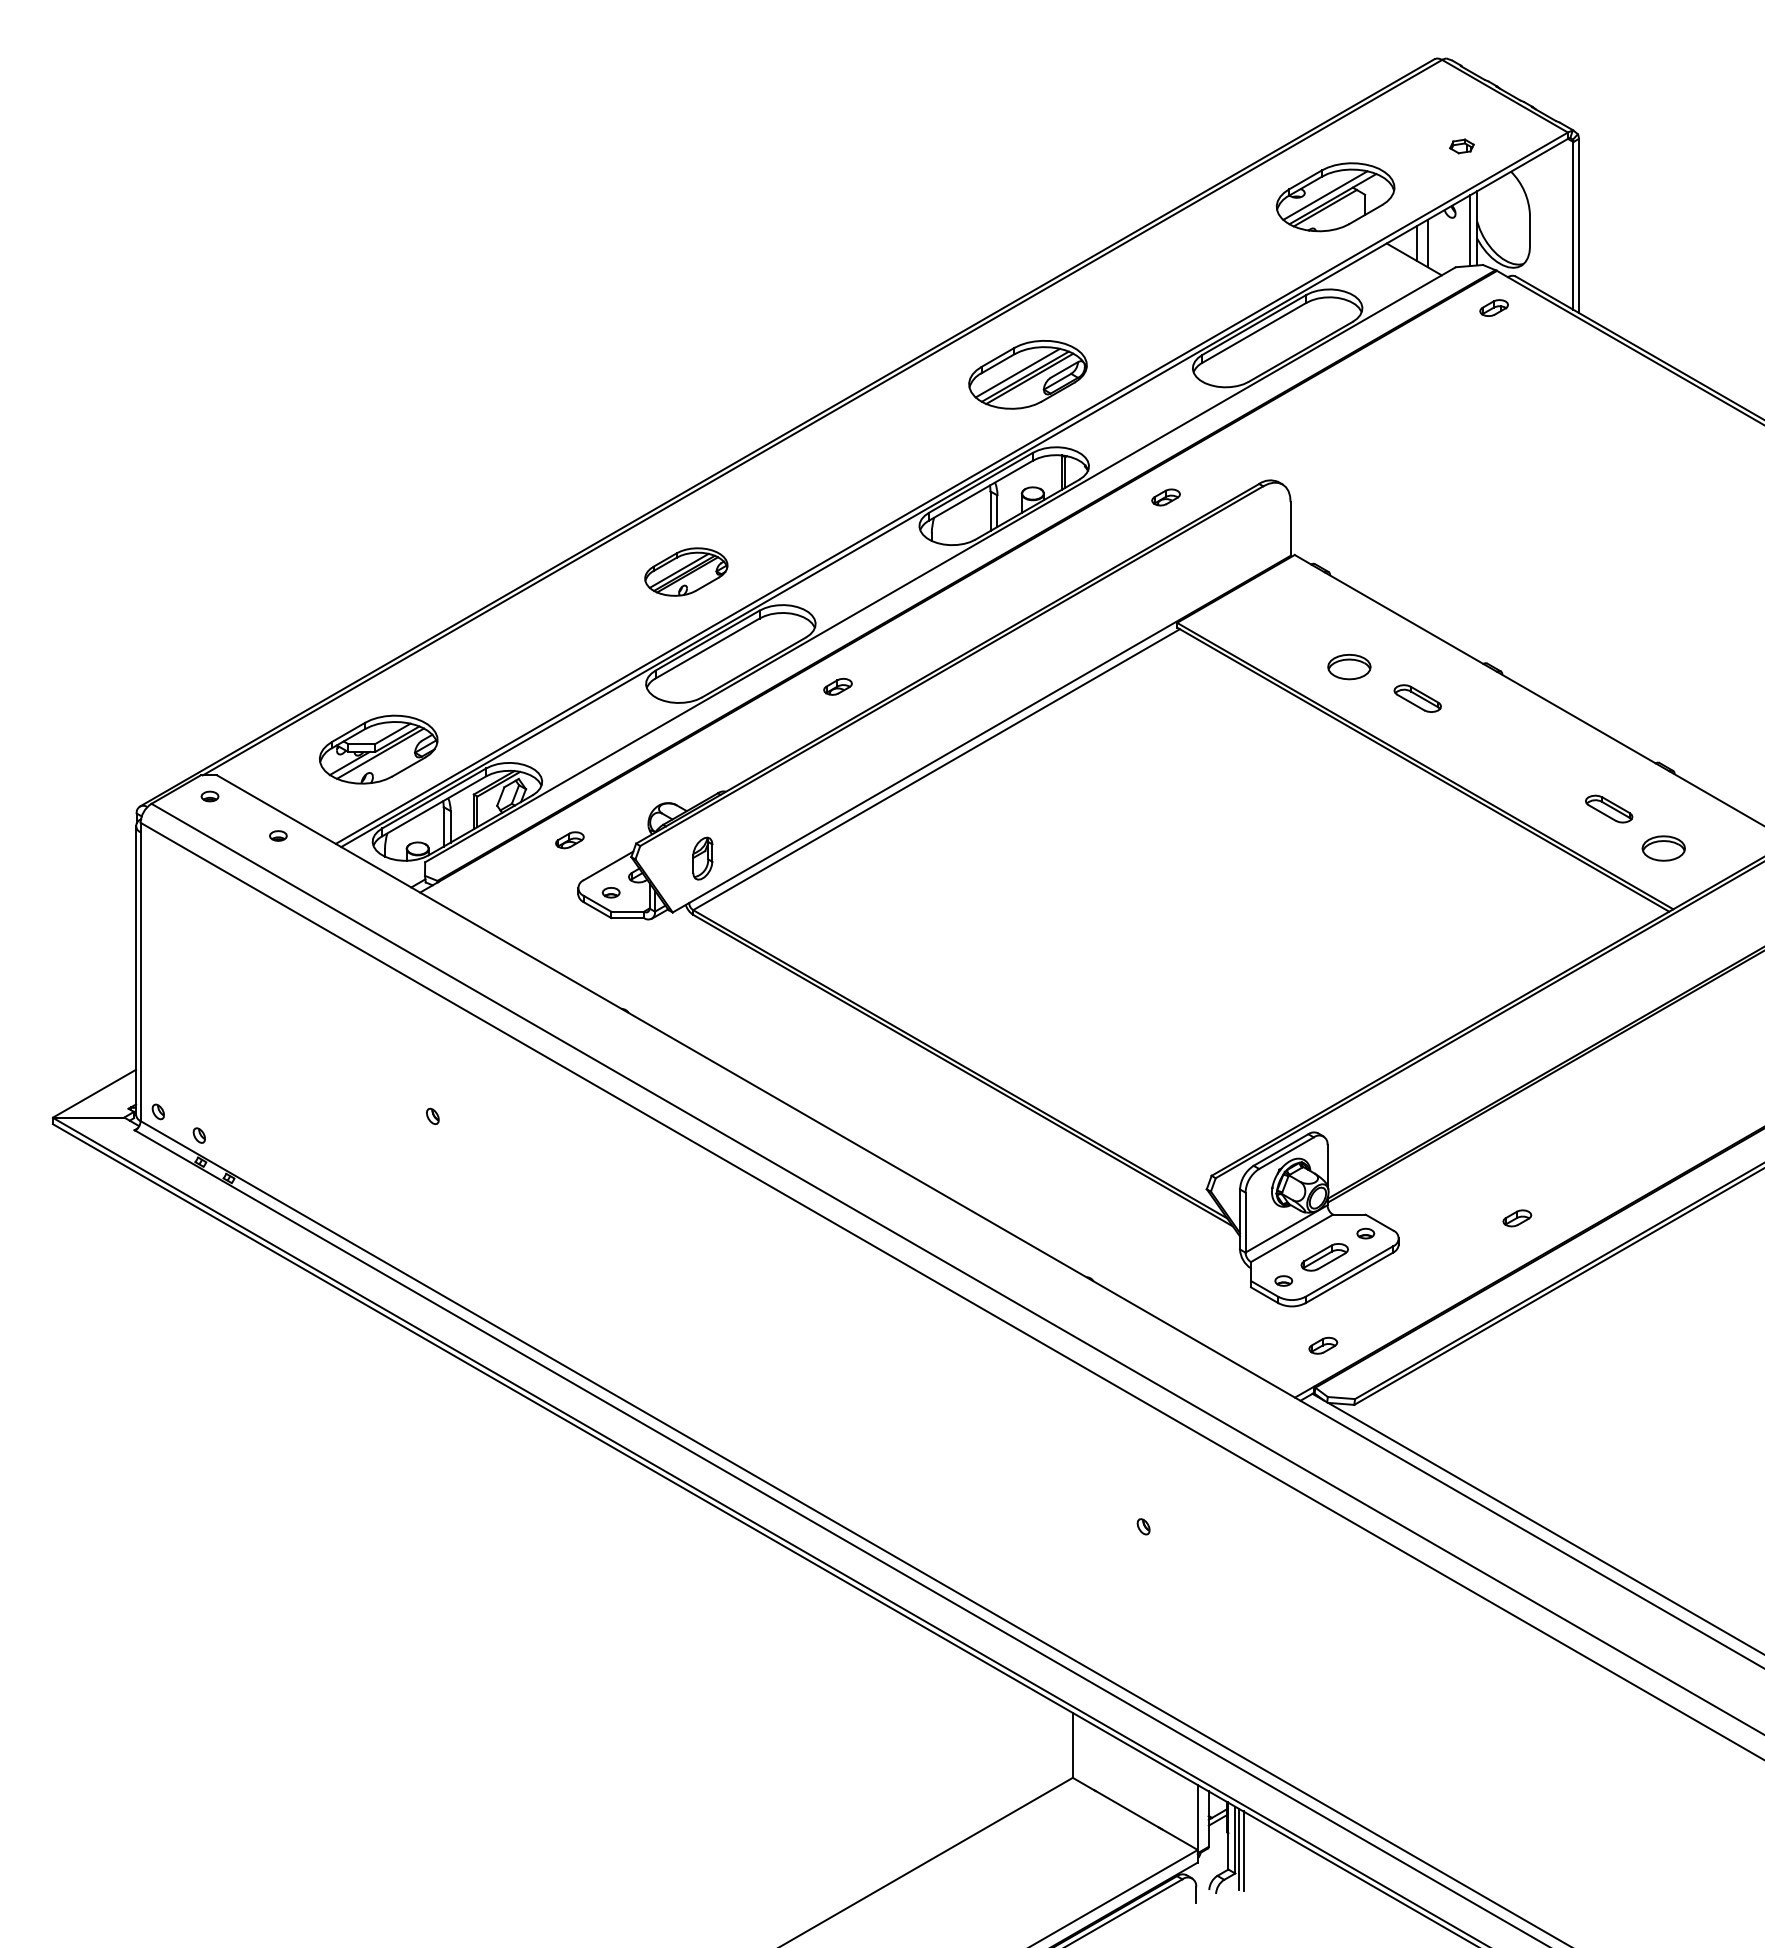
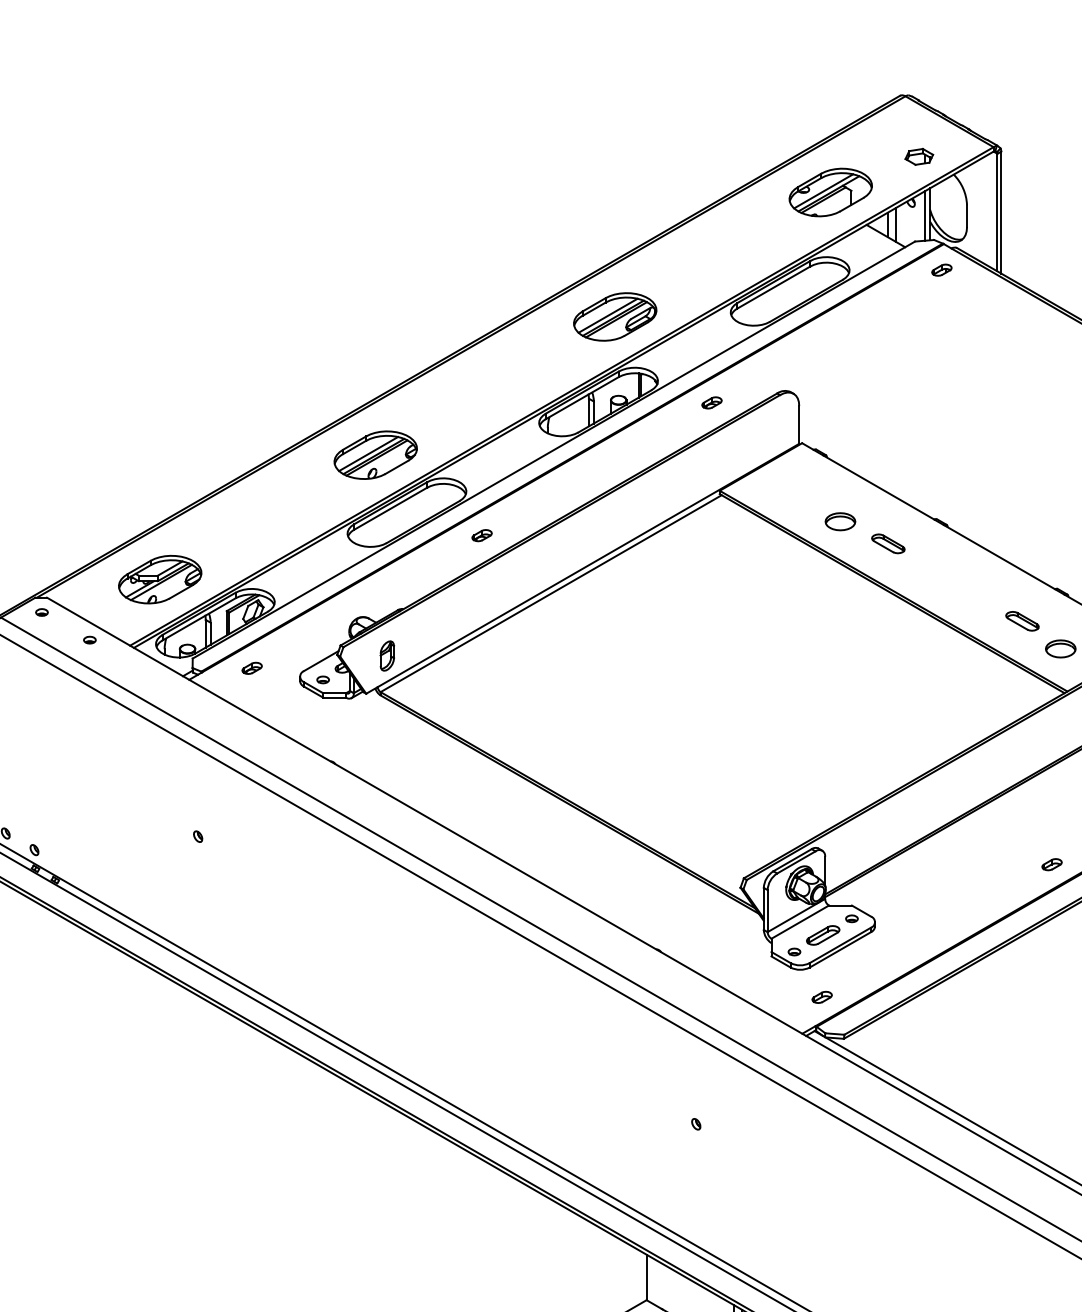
part: (1461, 146) -> (919, 156), size x1.67
part: (686, 571) -> (375, 454), size x1.43
part: (569, 840) -> (251, 668), moved
part: (1517, 1218) -> (1052, 864), moved

